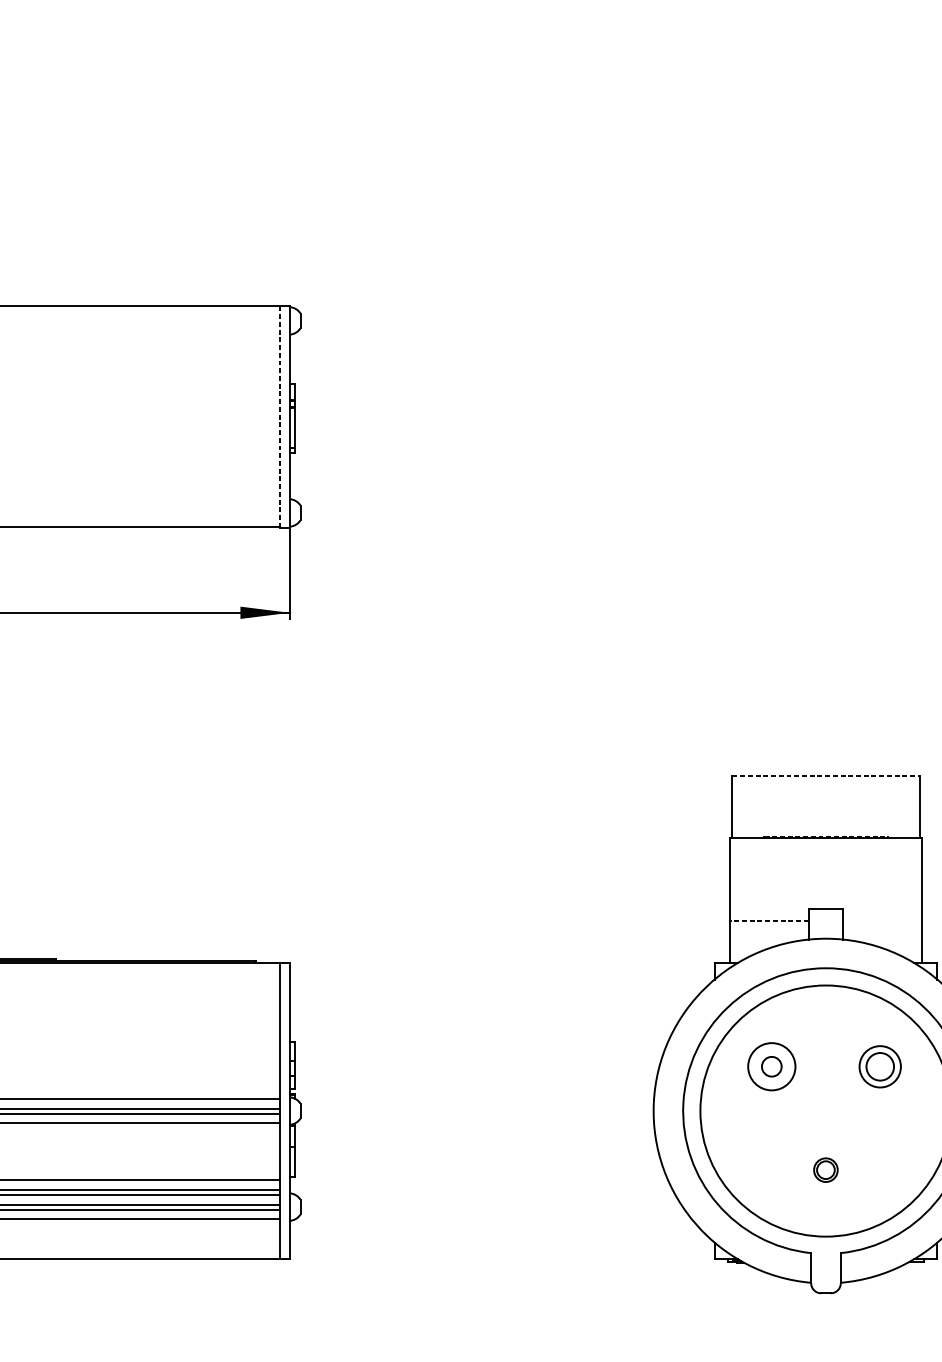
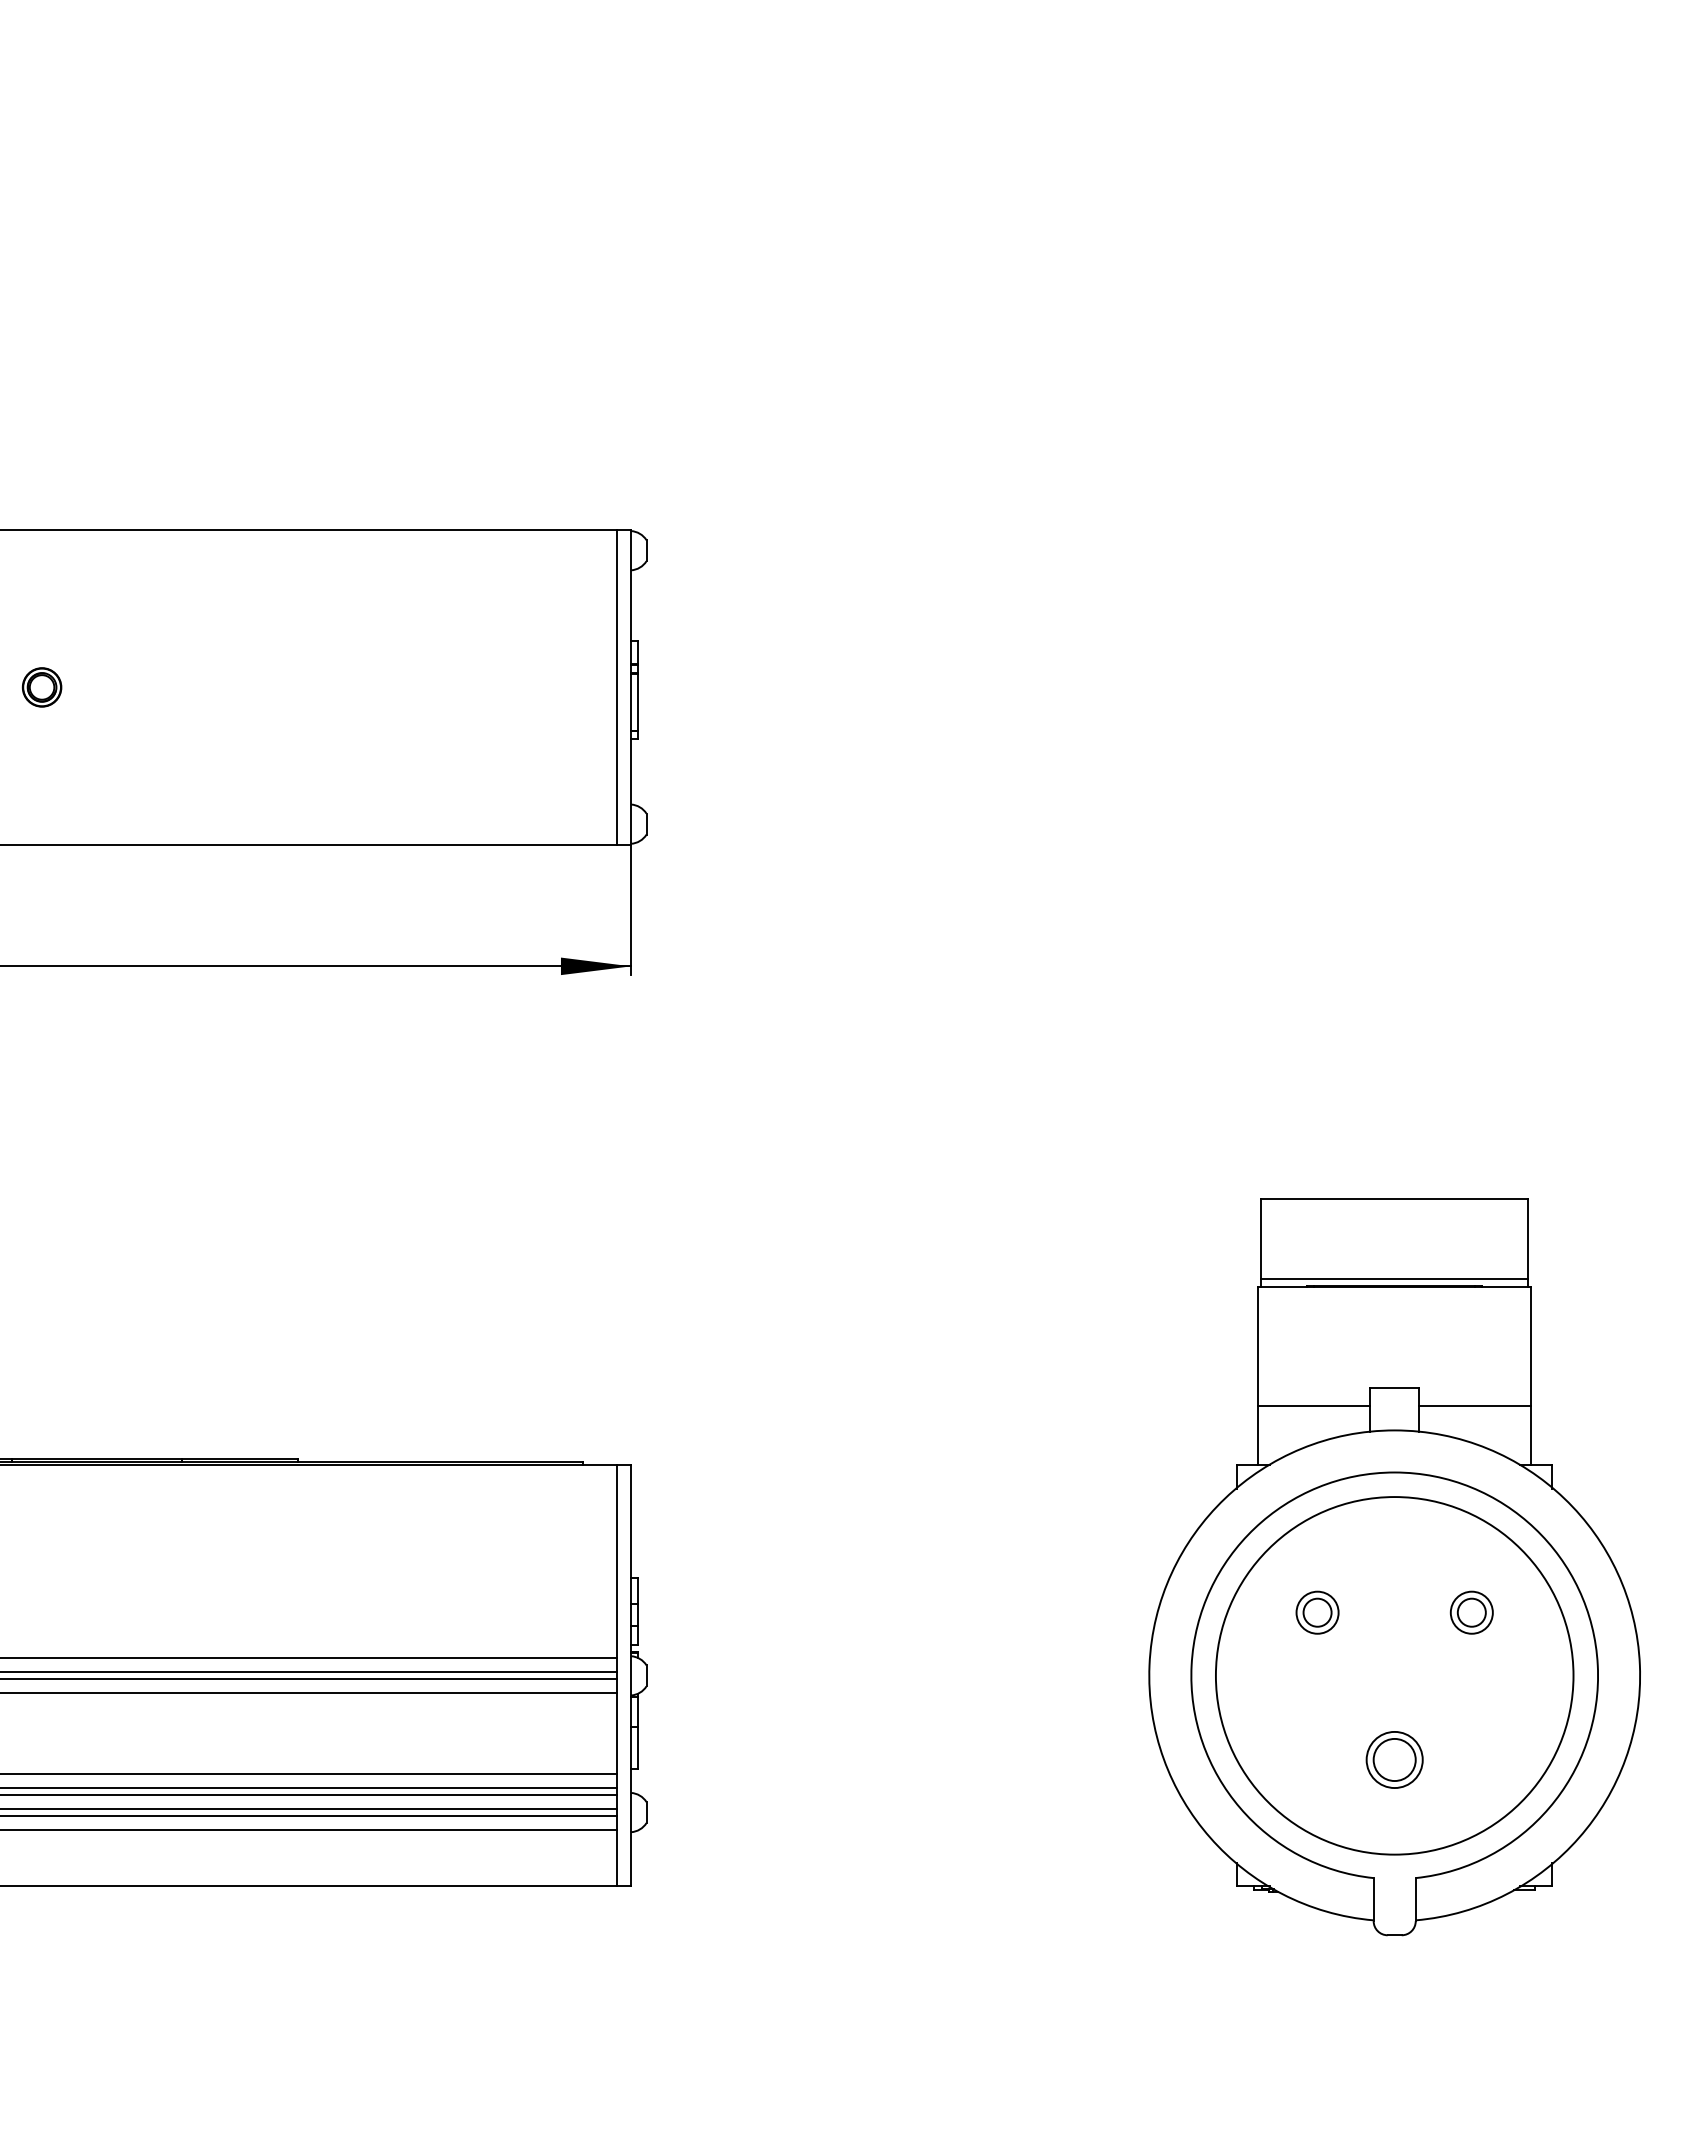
line: (280, 416) -> (617, 687), dashed -> solid
line: (826, 776) -> (1395, 1199), dashed -> solid
line: (825, 832) -> (1394, 1278), added
line: (825, 836) -> (1394, 1285), dashed -> solid
line: (768, 921) -> (1313, 1405), dashed -> solid
line: (882, 921) -> (1475, 1405), added
circle: (771, 1066) -> (1317, 1612), size x0.62
part: (879, 1066) -> (1471, 1612), size x0.71
part: (825, 1169) -> (1394, 1759), size x1.67

